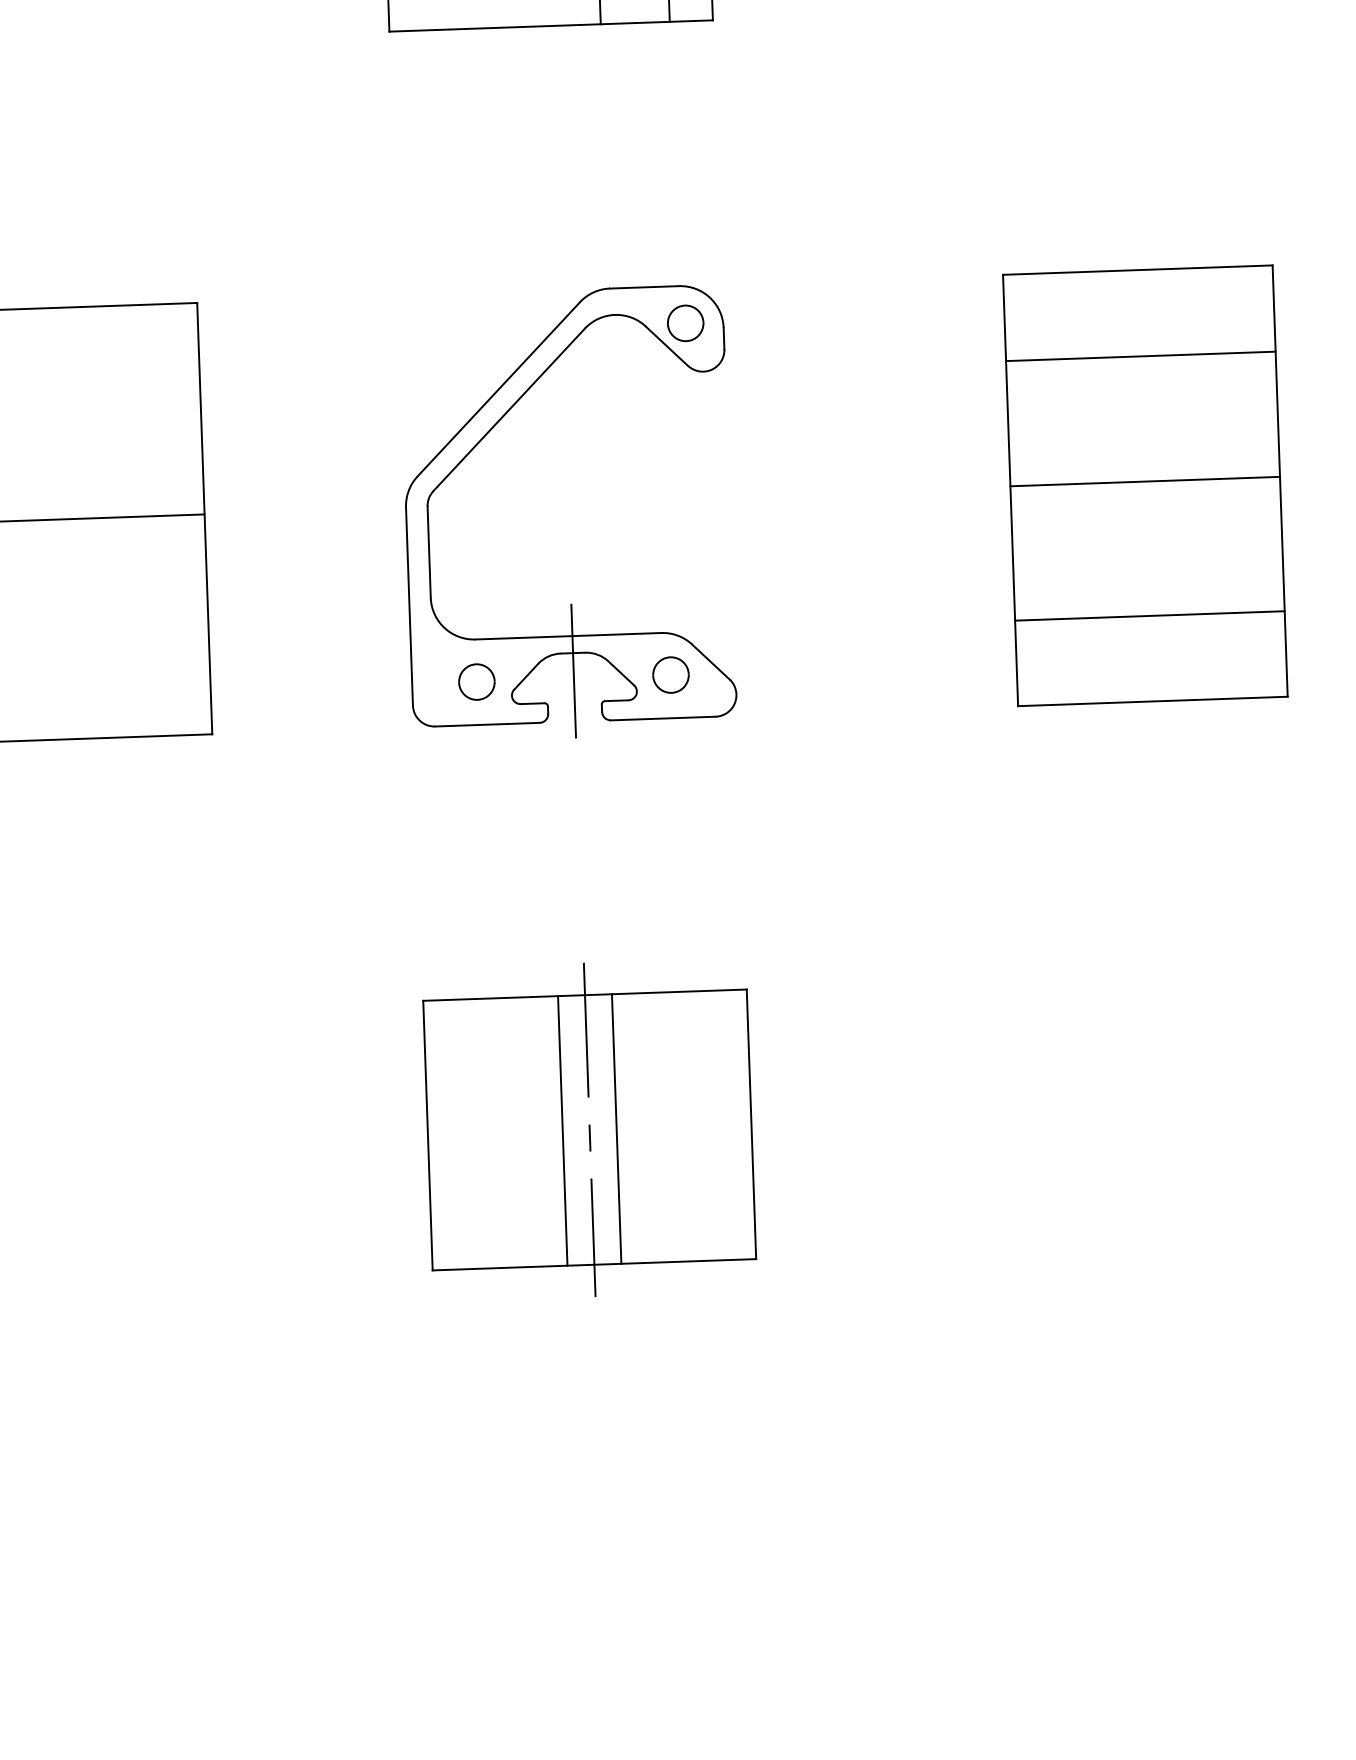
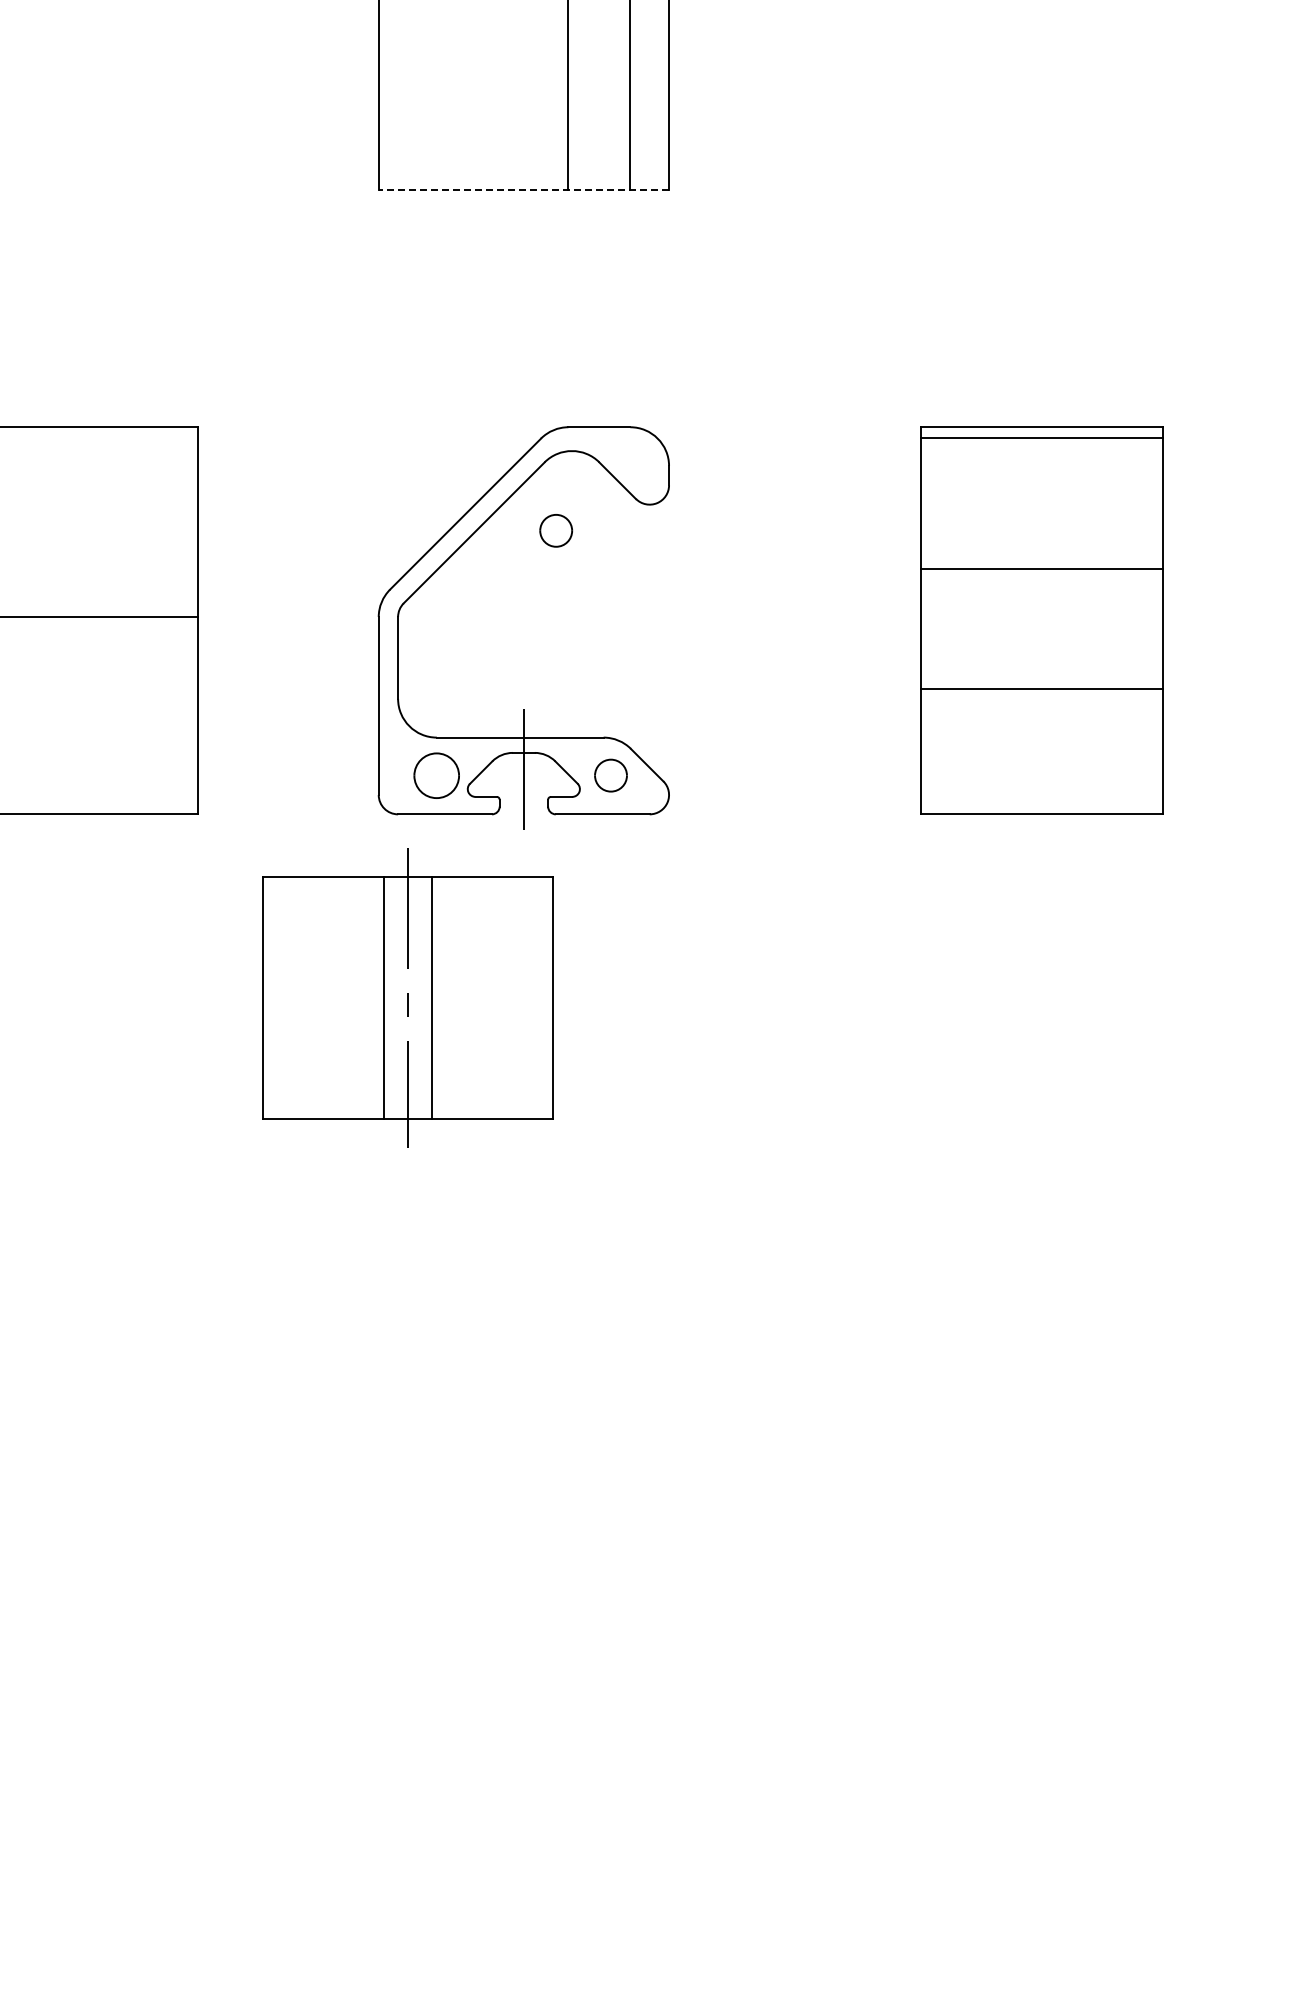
line: (550, 26) -> (523, 190), solid -> dashed
part: (686, 323) -> (556, 530), moved
line: (1141, 356) -> (1042, 437), moved
line: (1145, 482) -> (1042, 569), moved
line: (1150, 615) -> (1042, 688), moved
part: (476, 681) -> (436, 775), size x1.4
part: (589, 1129) -> (407, 997), moved

